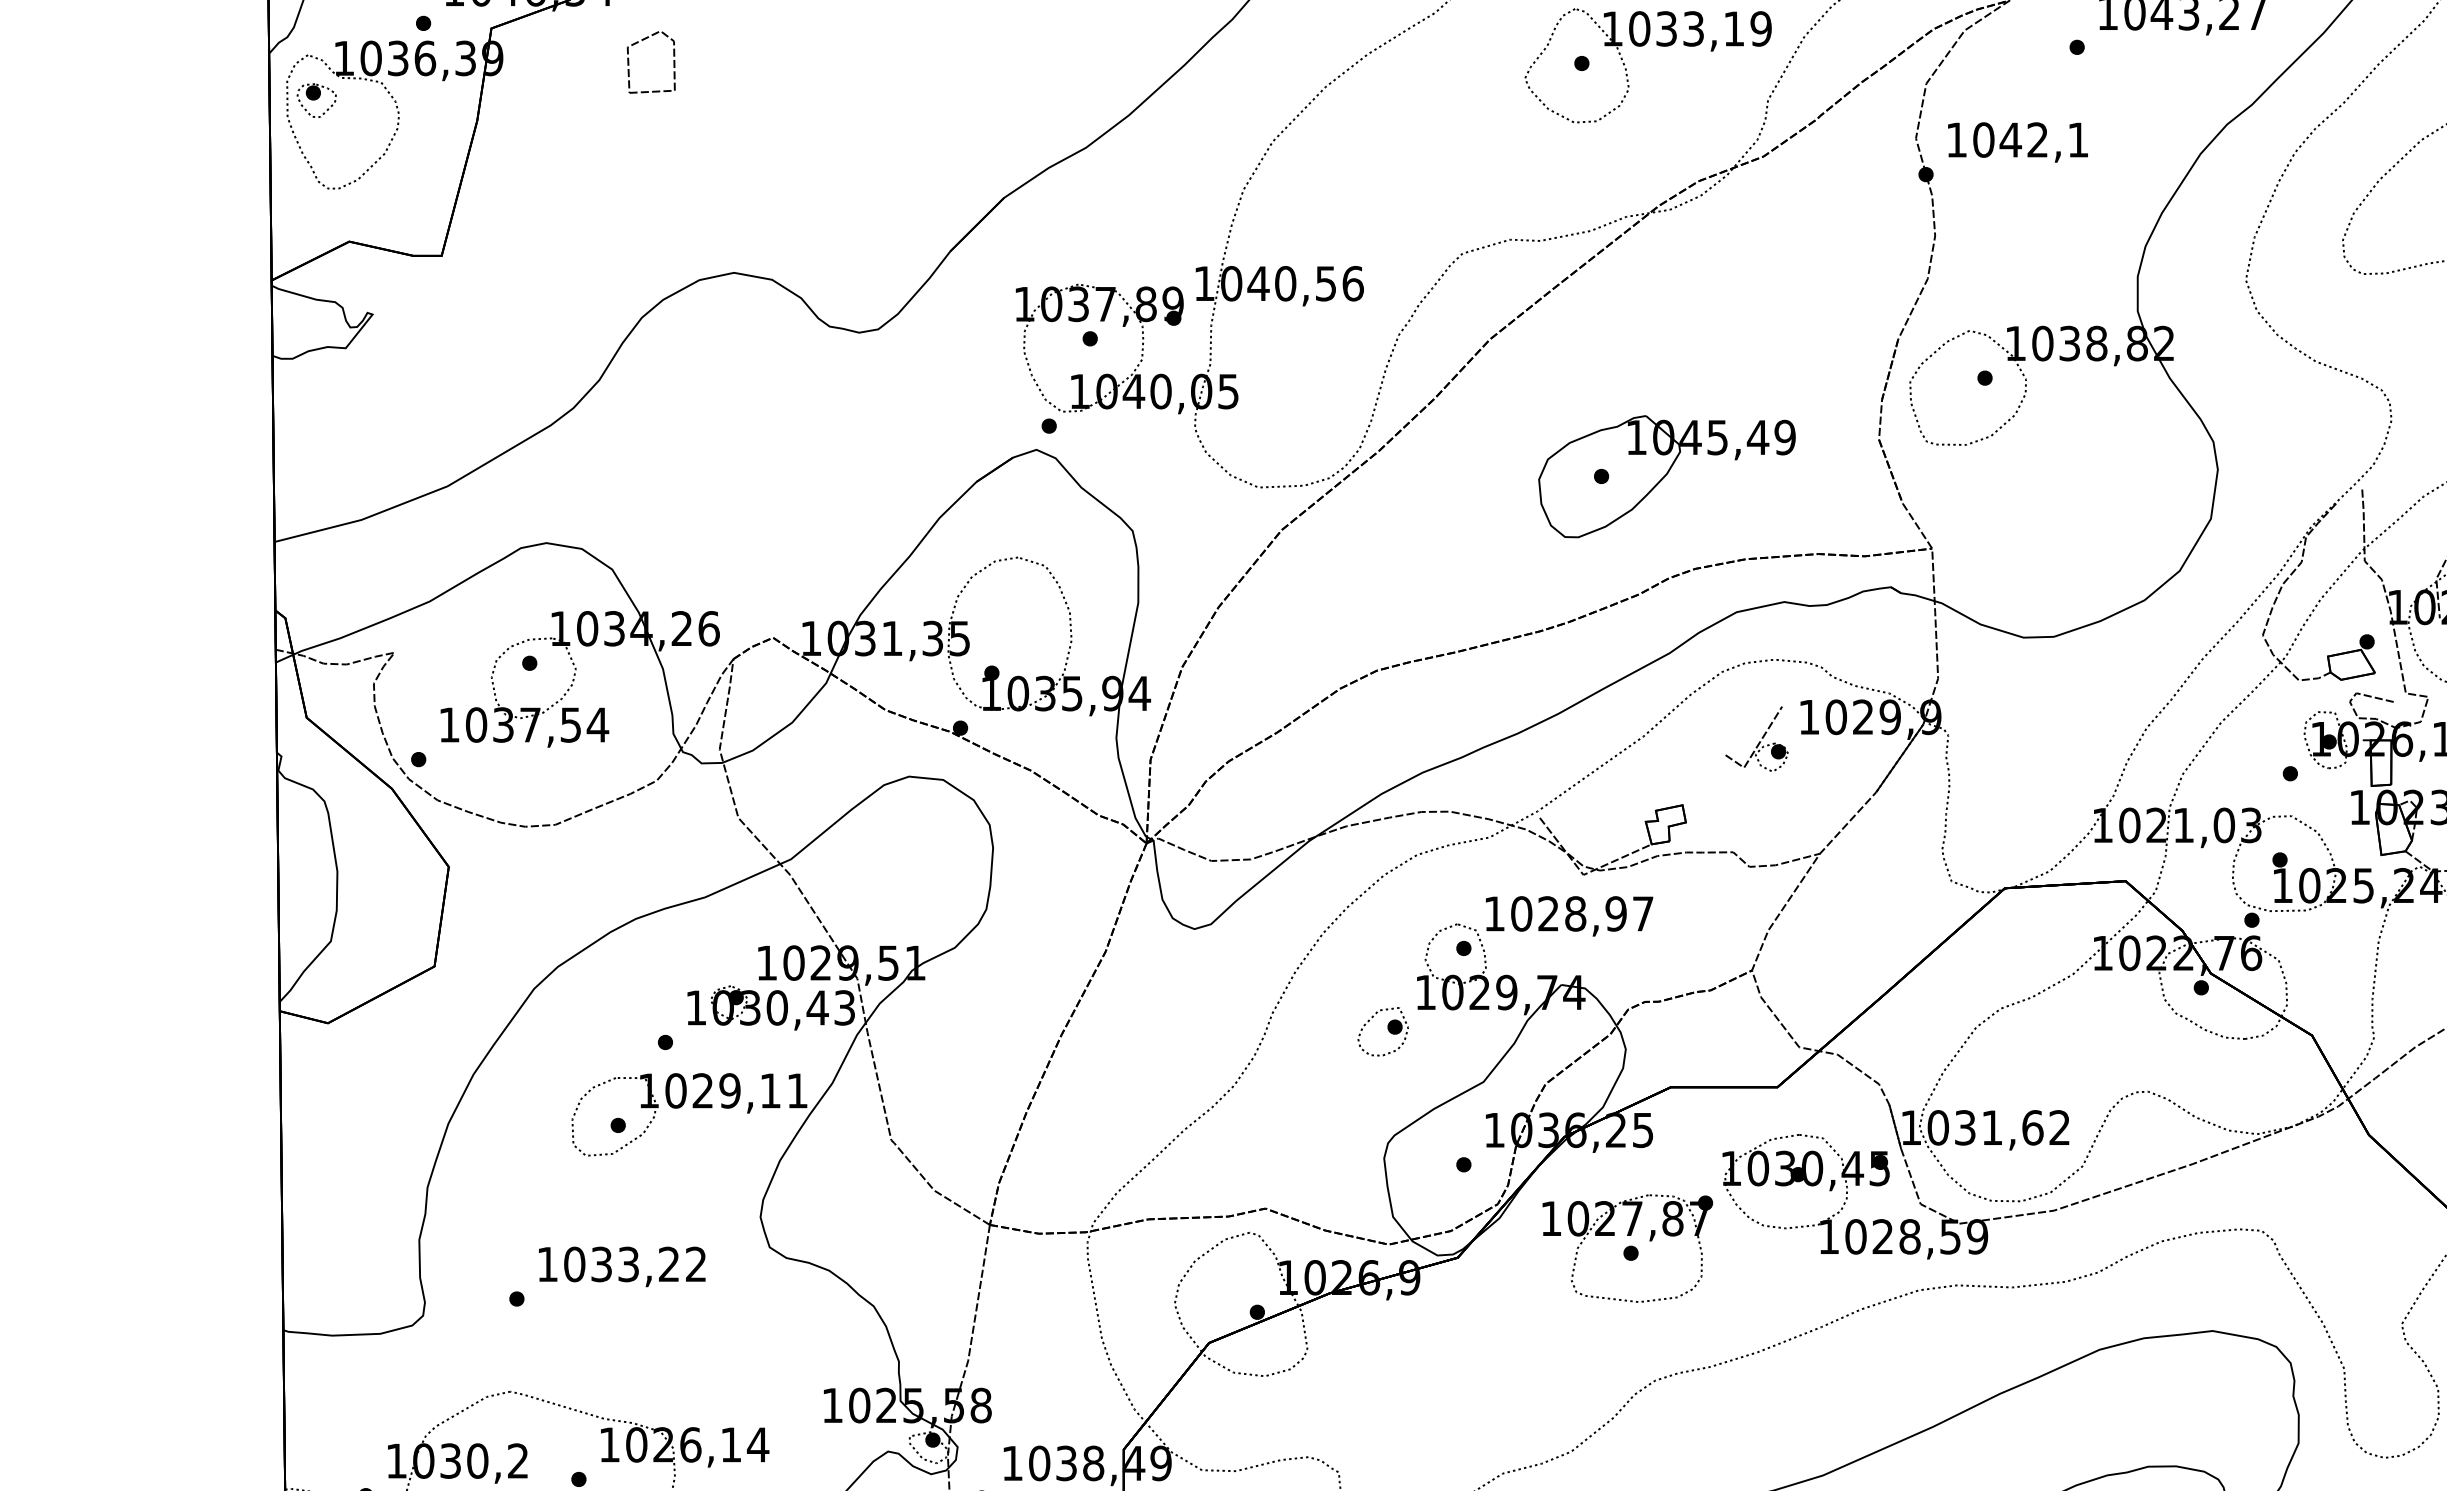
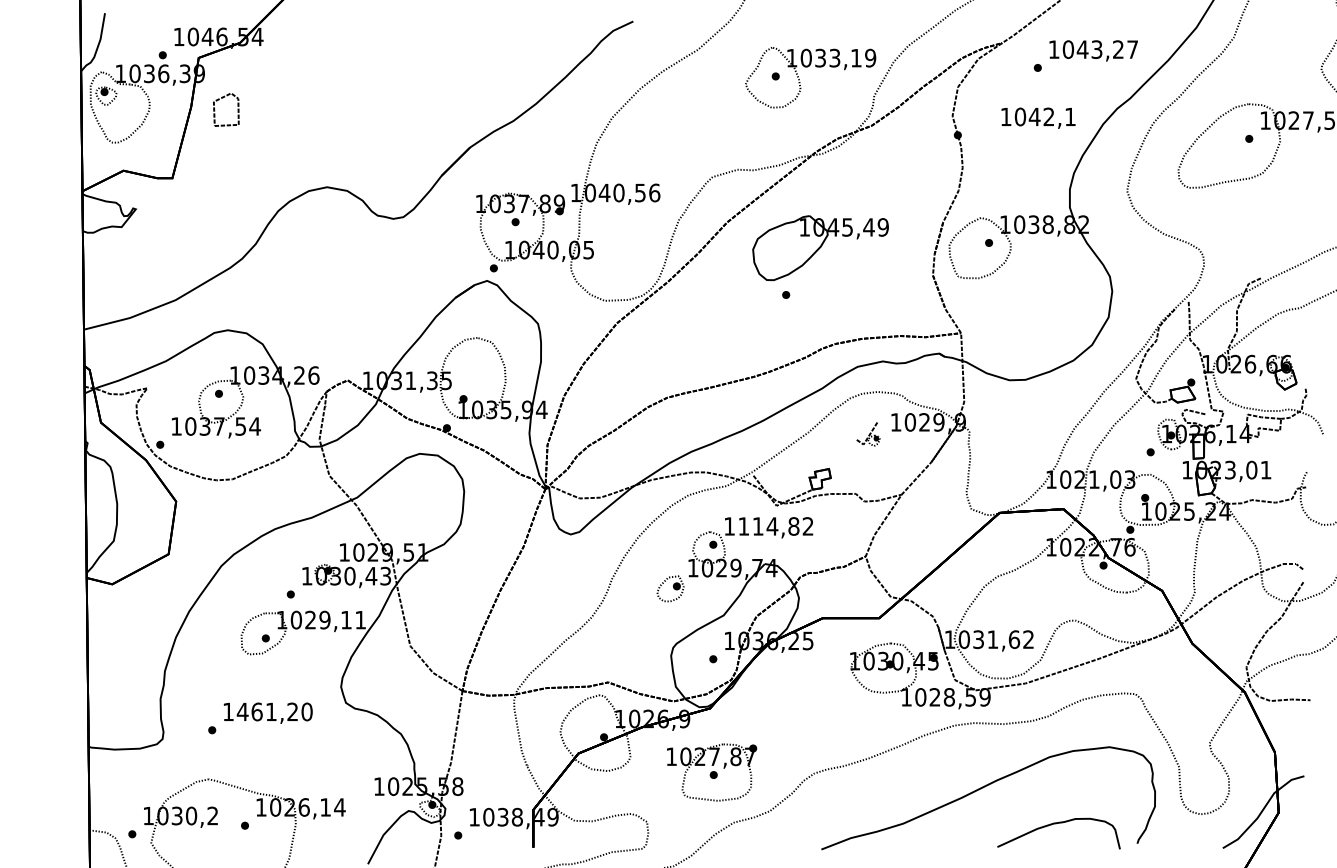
part: (630, 61) -> (215, 109), moved
text: (2017, 141) -> (1038, 117), moved
part: (1666, 477) -> (820, 248), moved
part: (1757, 738) -> (868, 433), size x0.7
text: (1581, 913) -> (775, 526), 1028,97 -> 1114,82
part: (1628, 1248) -> (712, 772), moved
text: (634, 1263) -> (274, 711), 1033,22 -> 1461,20

